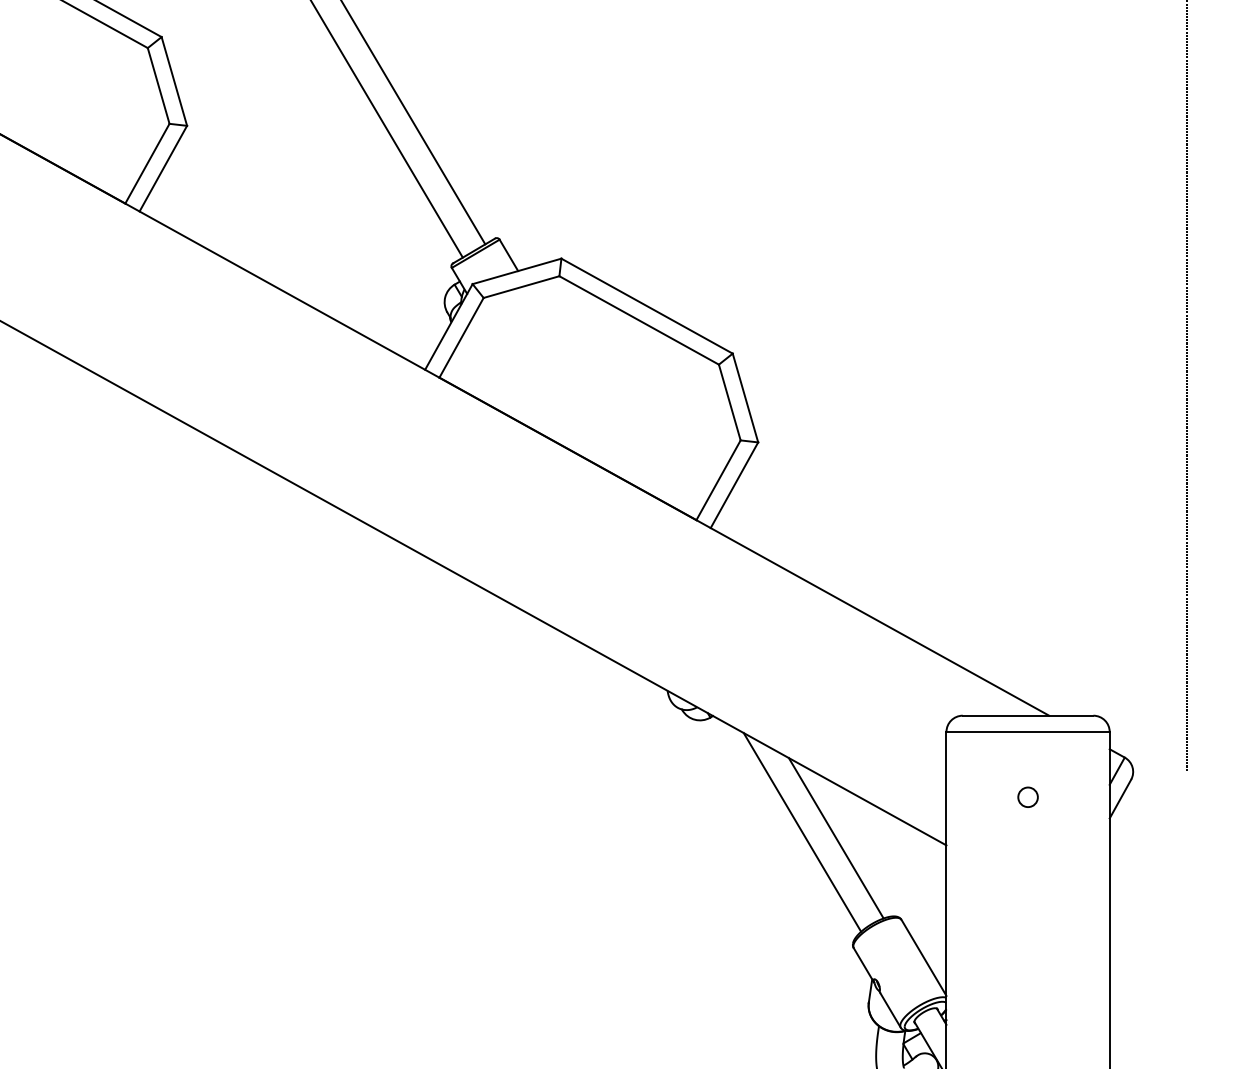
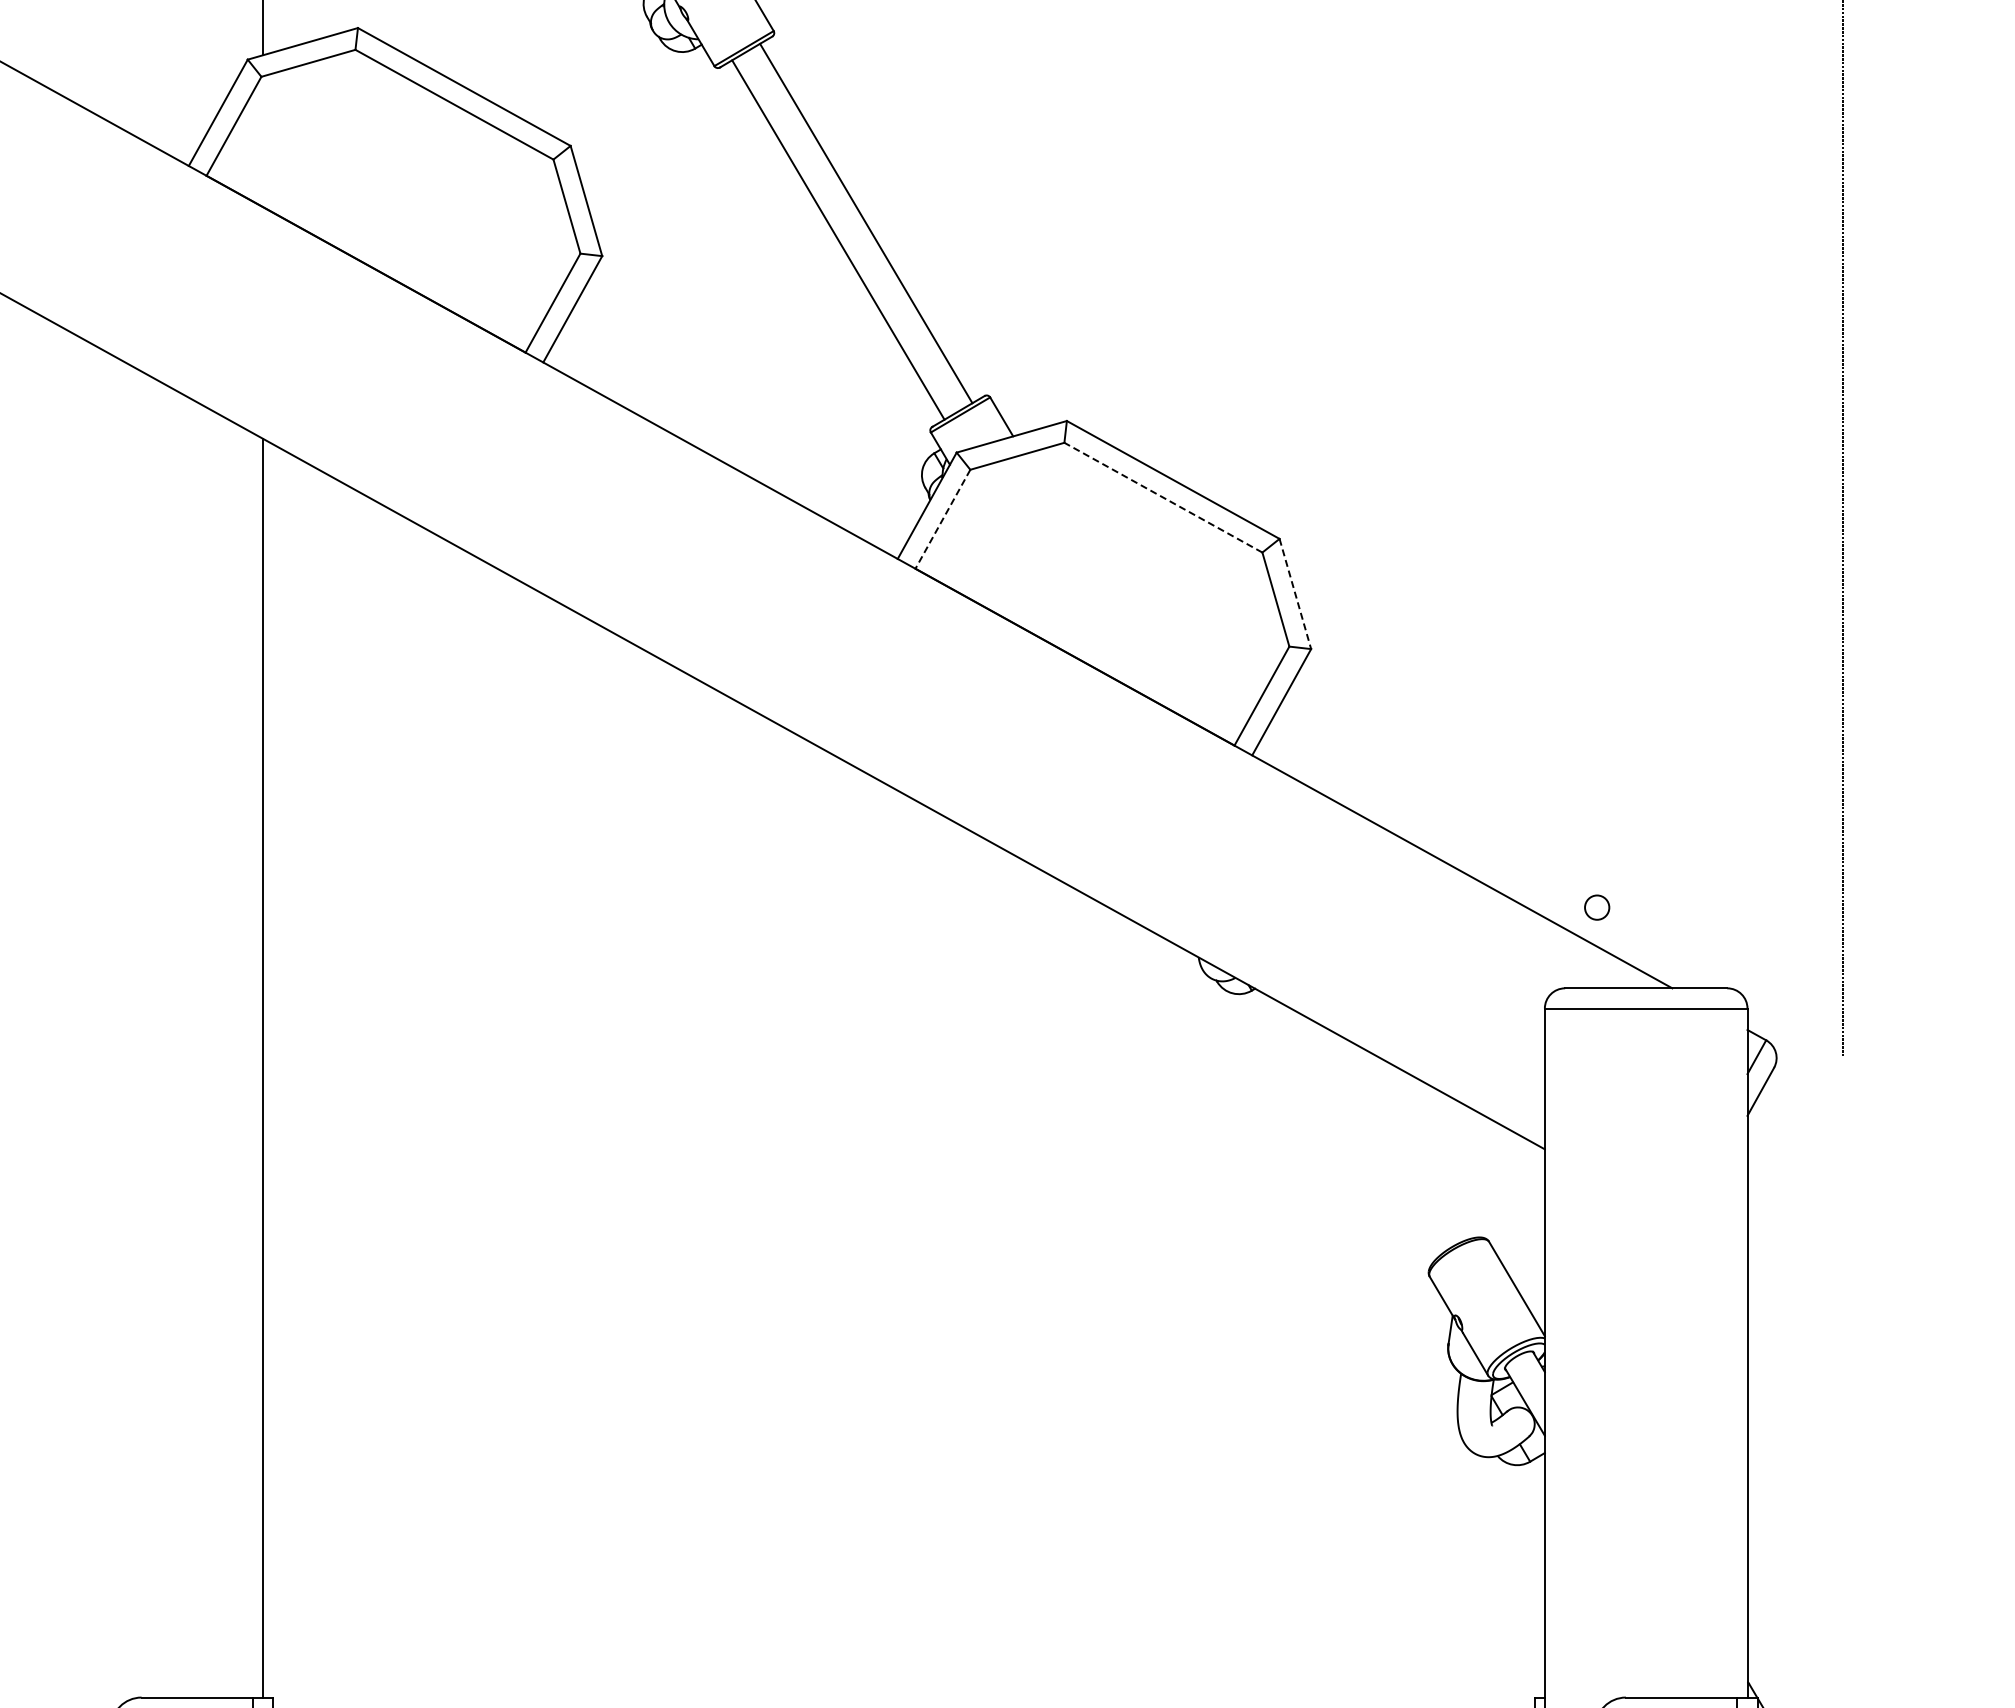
line: (638, 320) -> (1162, 497), solid -> dashed
line: (461, 338) -> (942, 519), solid -> dashed
line: (745, 398) -> (1295, 594), solid -> dashed
circle: (1028, 797) -> (1597, 907), moved
line: (801, 831) -> (1365, 1132), removed
line: (835, 838) -> (1407, 1140), removed

